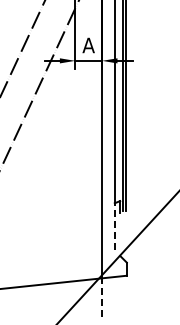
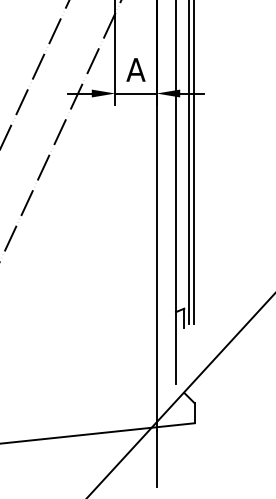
line: (114, 226) -> (175, 347), dashed -> solid
line: (102, 298) -> (157, 458), dashed -> solid

